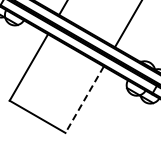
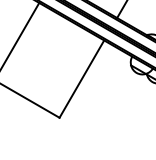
line: (84, 100) -> (81, 80), dashed -> solid

